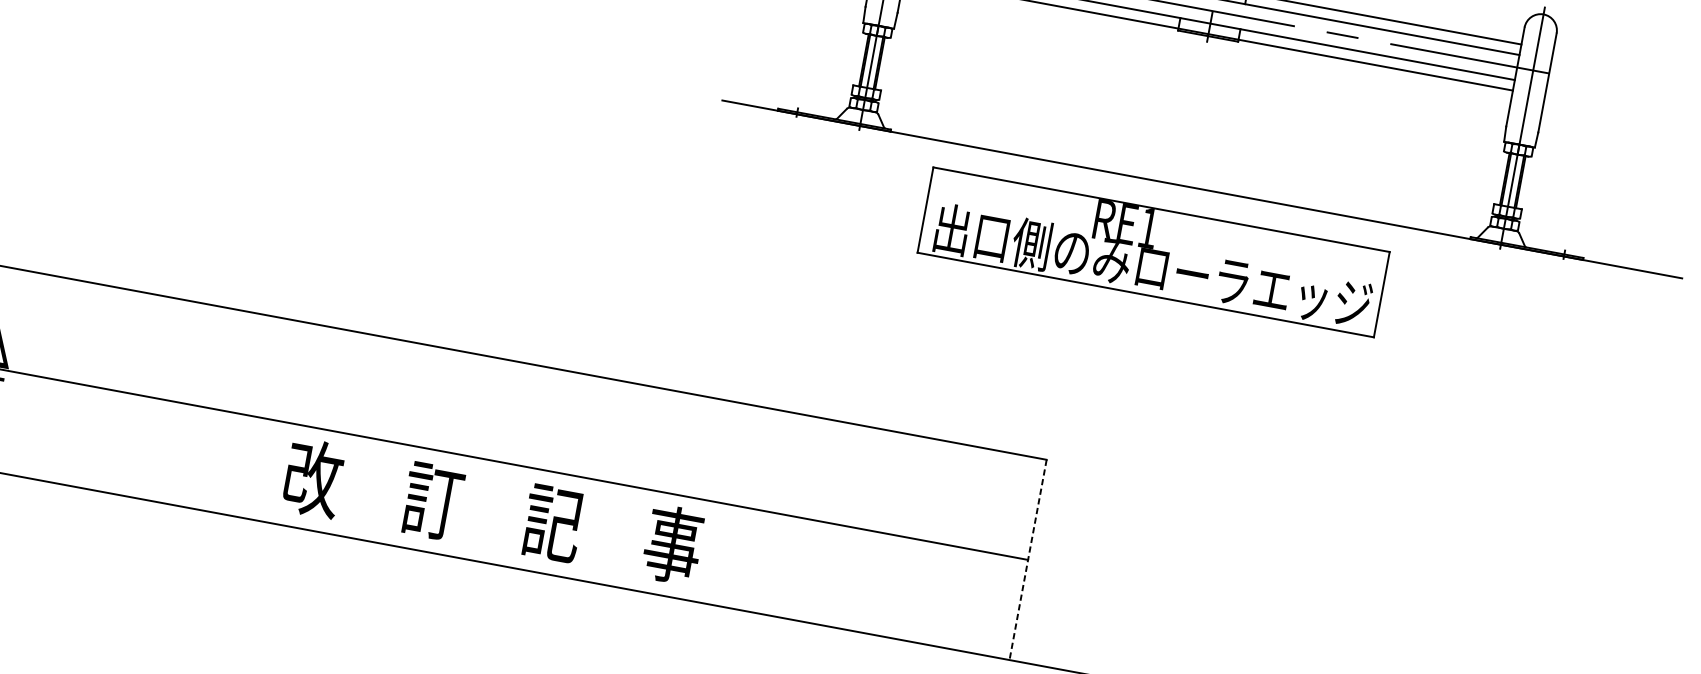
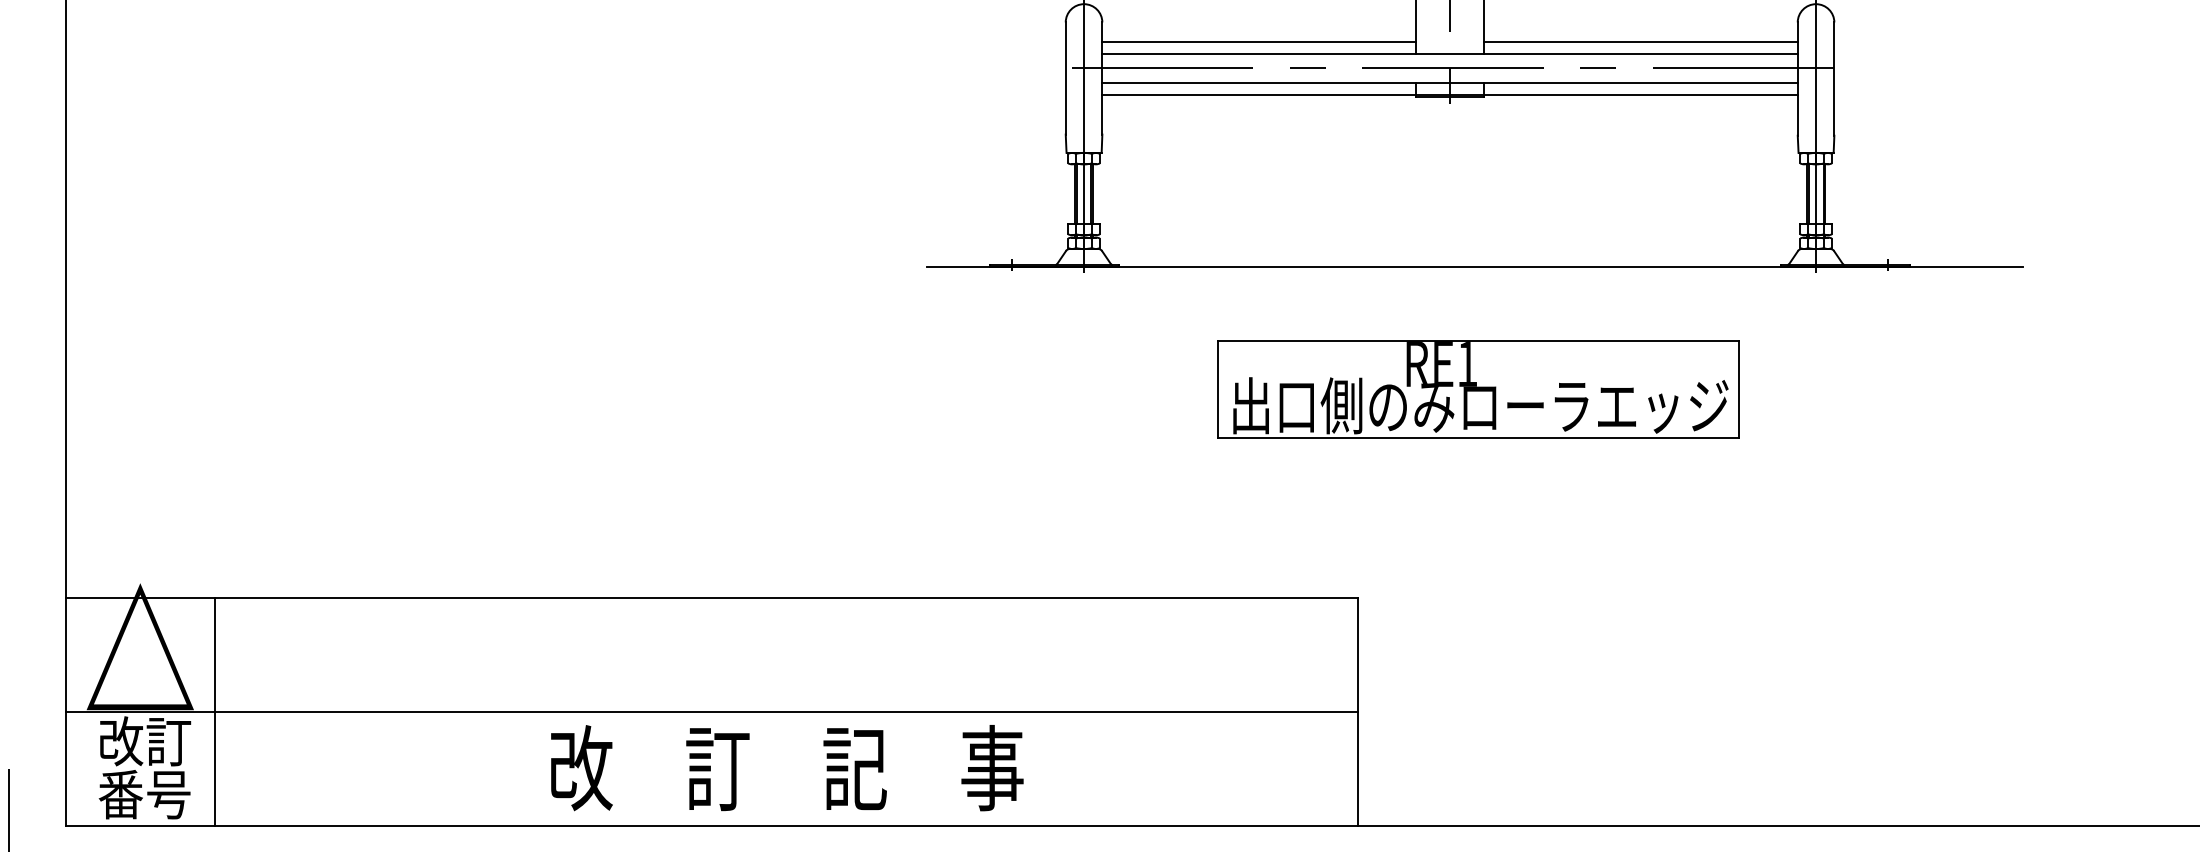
part: (1154, 252) -> (1478, 389), moved
line: (26, 373) -> (214, 711), added
text: (493, 511) -> (787, 768), moved
line: (1028, 560) -> (1358, 712), dashed -> solid

